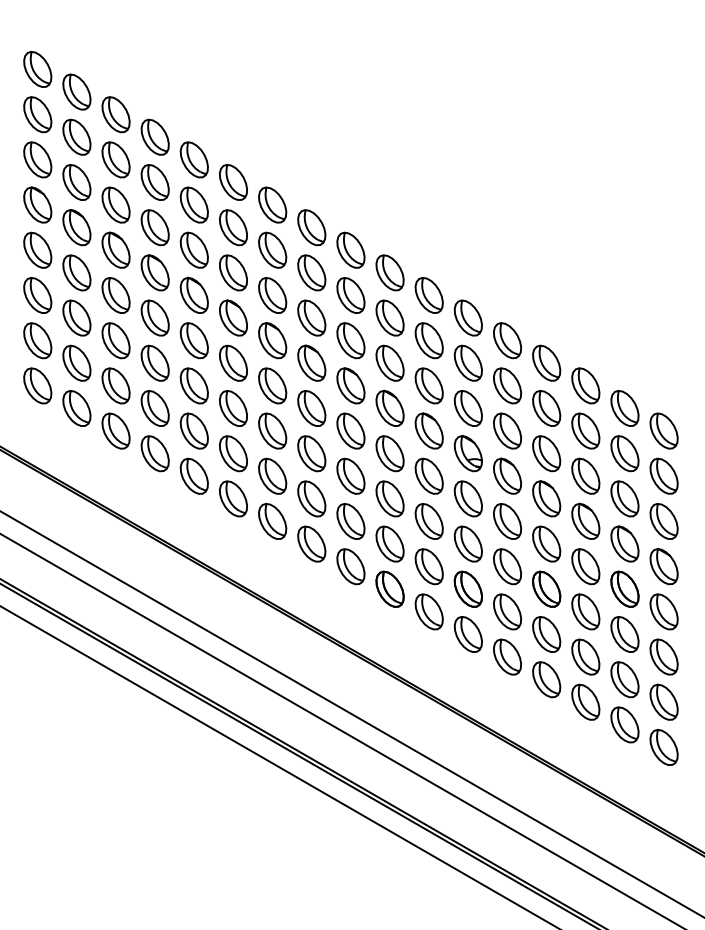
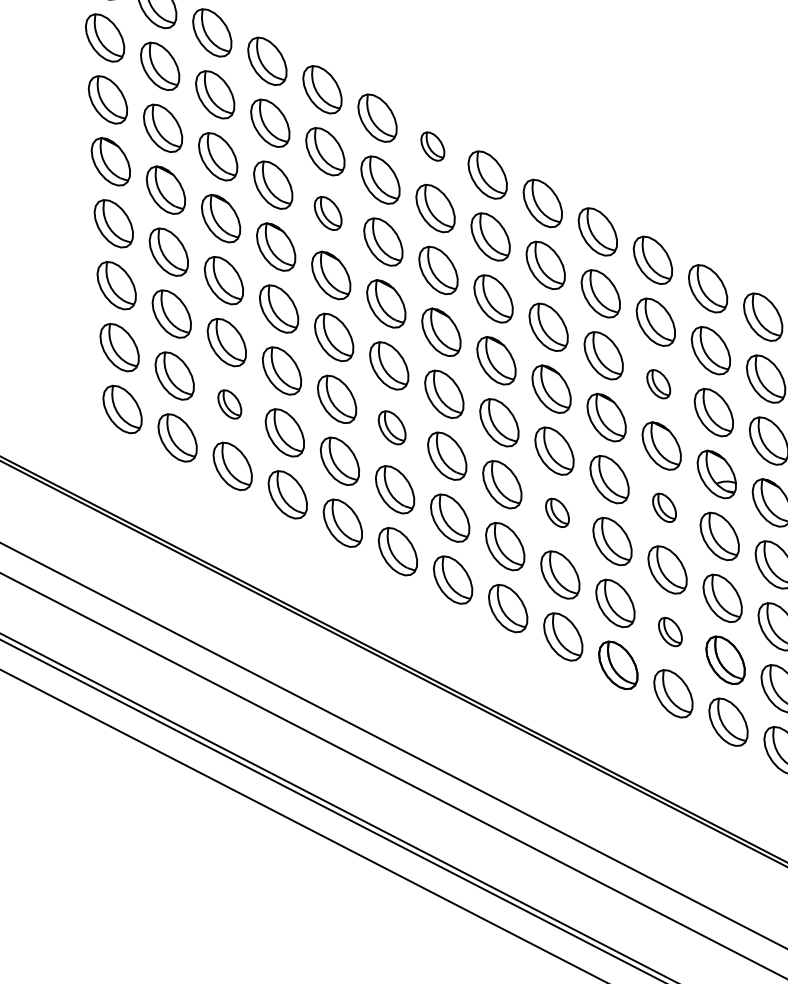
part: (272, 204) -> (432, 145), size x0.6
part: (193, 249) -> (327, 212), size x0.7
part: (115, 385) -> (229, 403), size x0.6
part: (428, 385) -> (657, 383), size x0.6
part: (233, 408) -> (392, 427), size x0.7
part: (350, 475) -> (556, 512), size x0.6
part: (428, 475) -> (663, 506), size x0.6
part: (428, 566) -> (669, 631), size x0.6

